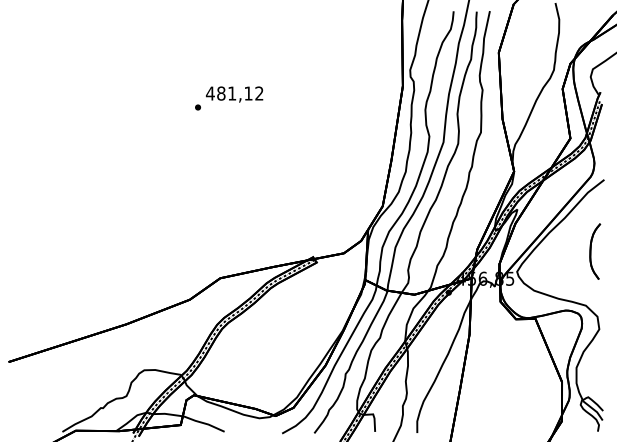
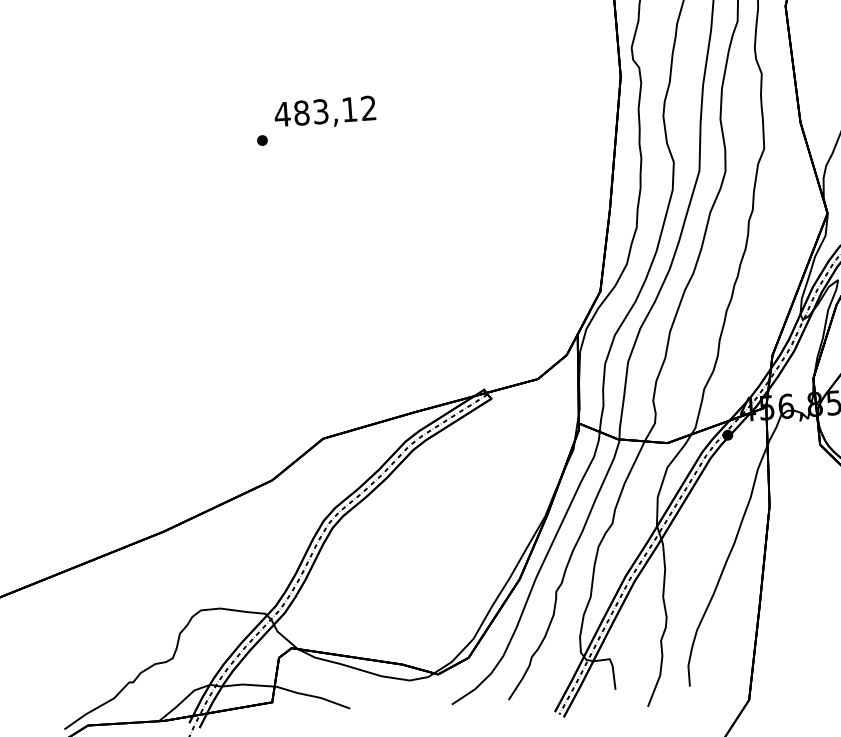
text: (232, 93) -> (321, 111), 481,12 -> 483,12

